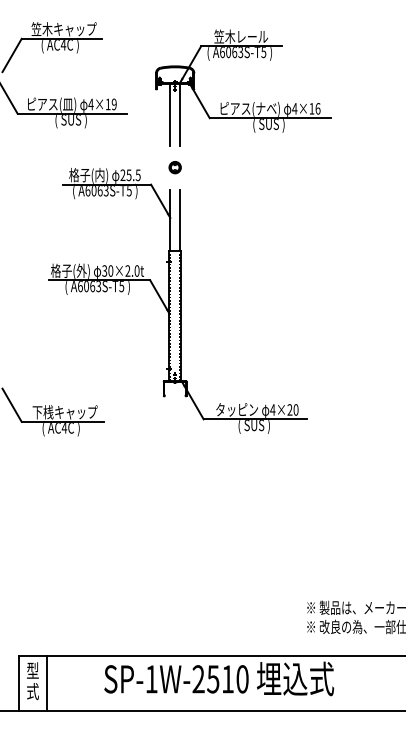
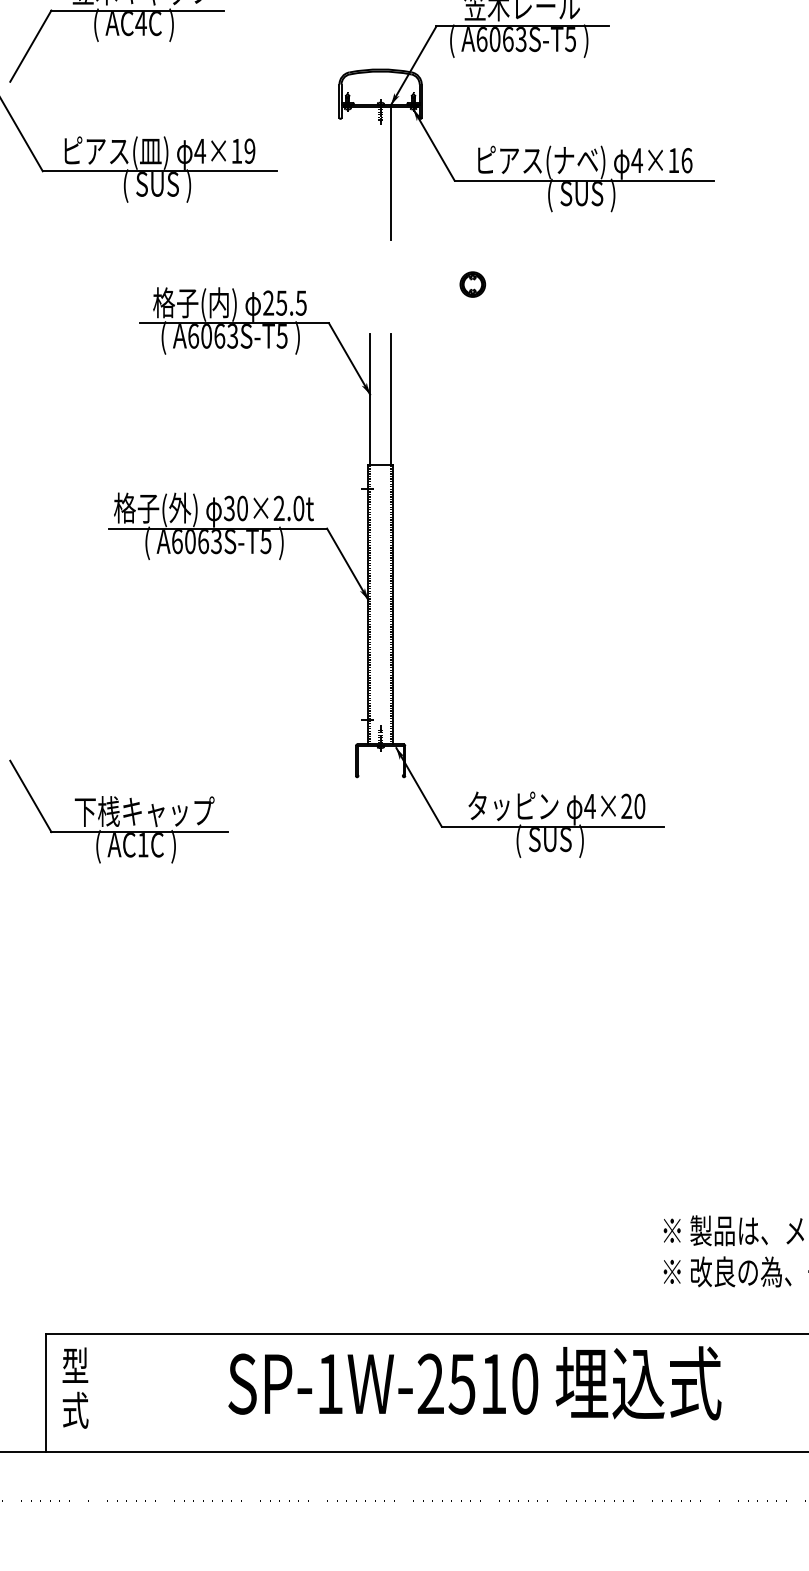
line: (170, 114) -> (370, 172), removed
part: (174, 167) -> (471, 284), moved
text: (64, 428) -> (143, 846), AC4C -> AC1C
line: (47, 683) -> (106, 1393), removed

